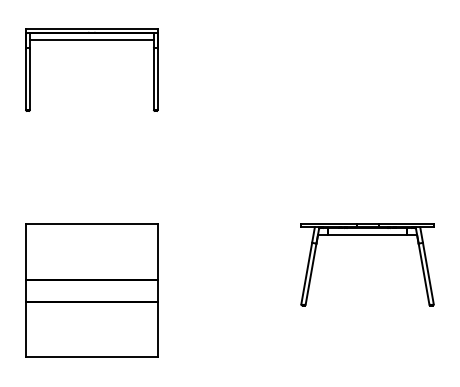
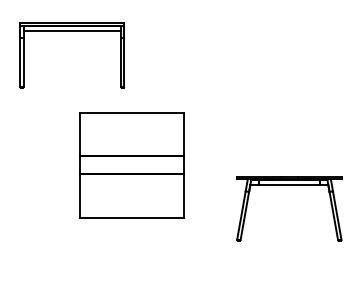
part: (90, 291) -> (131, 165), moved

